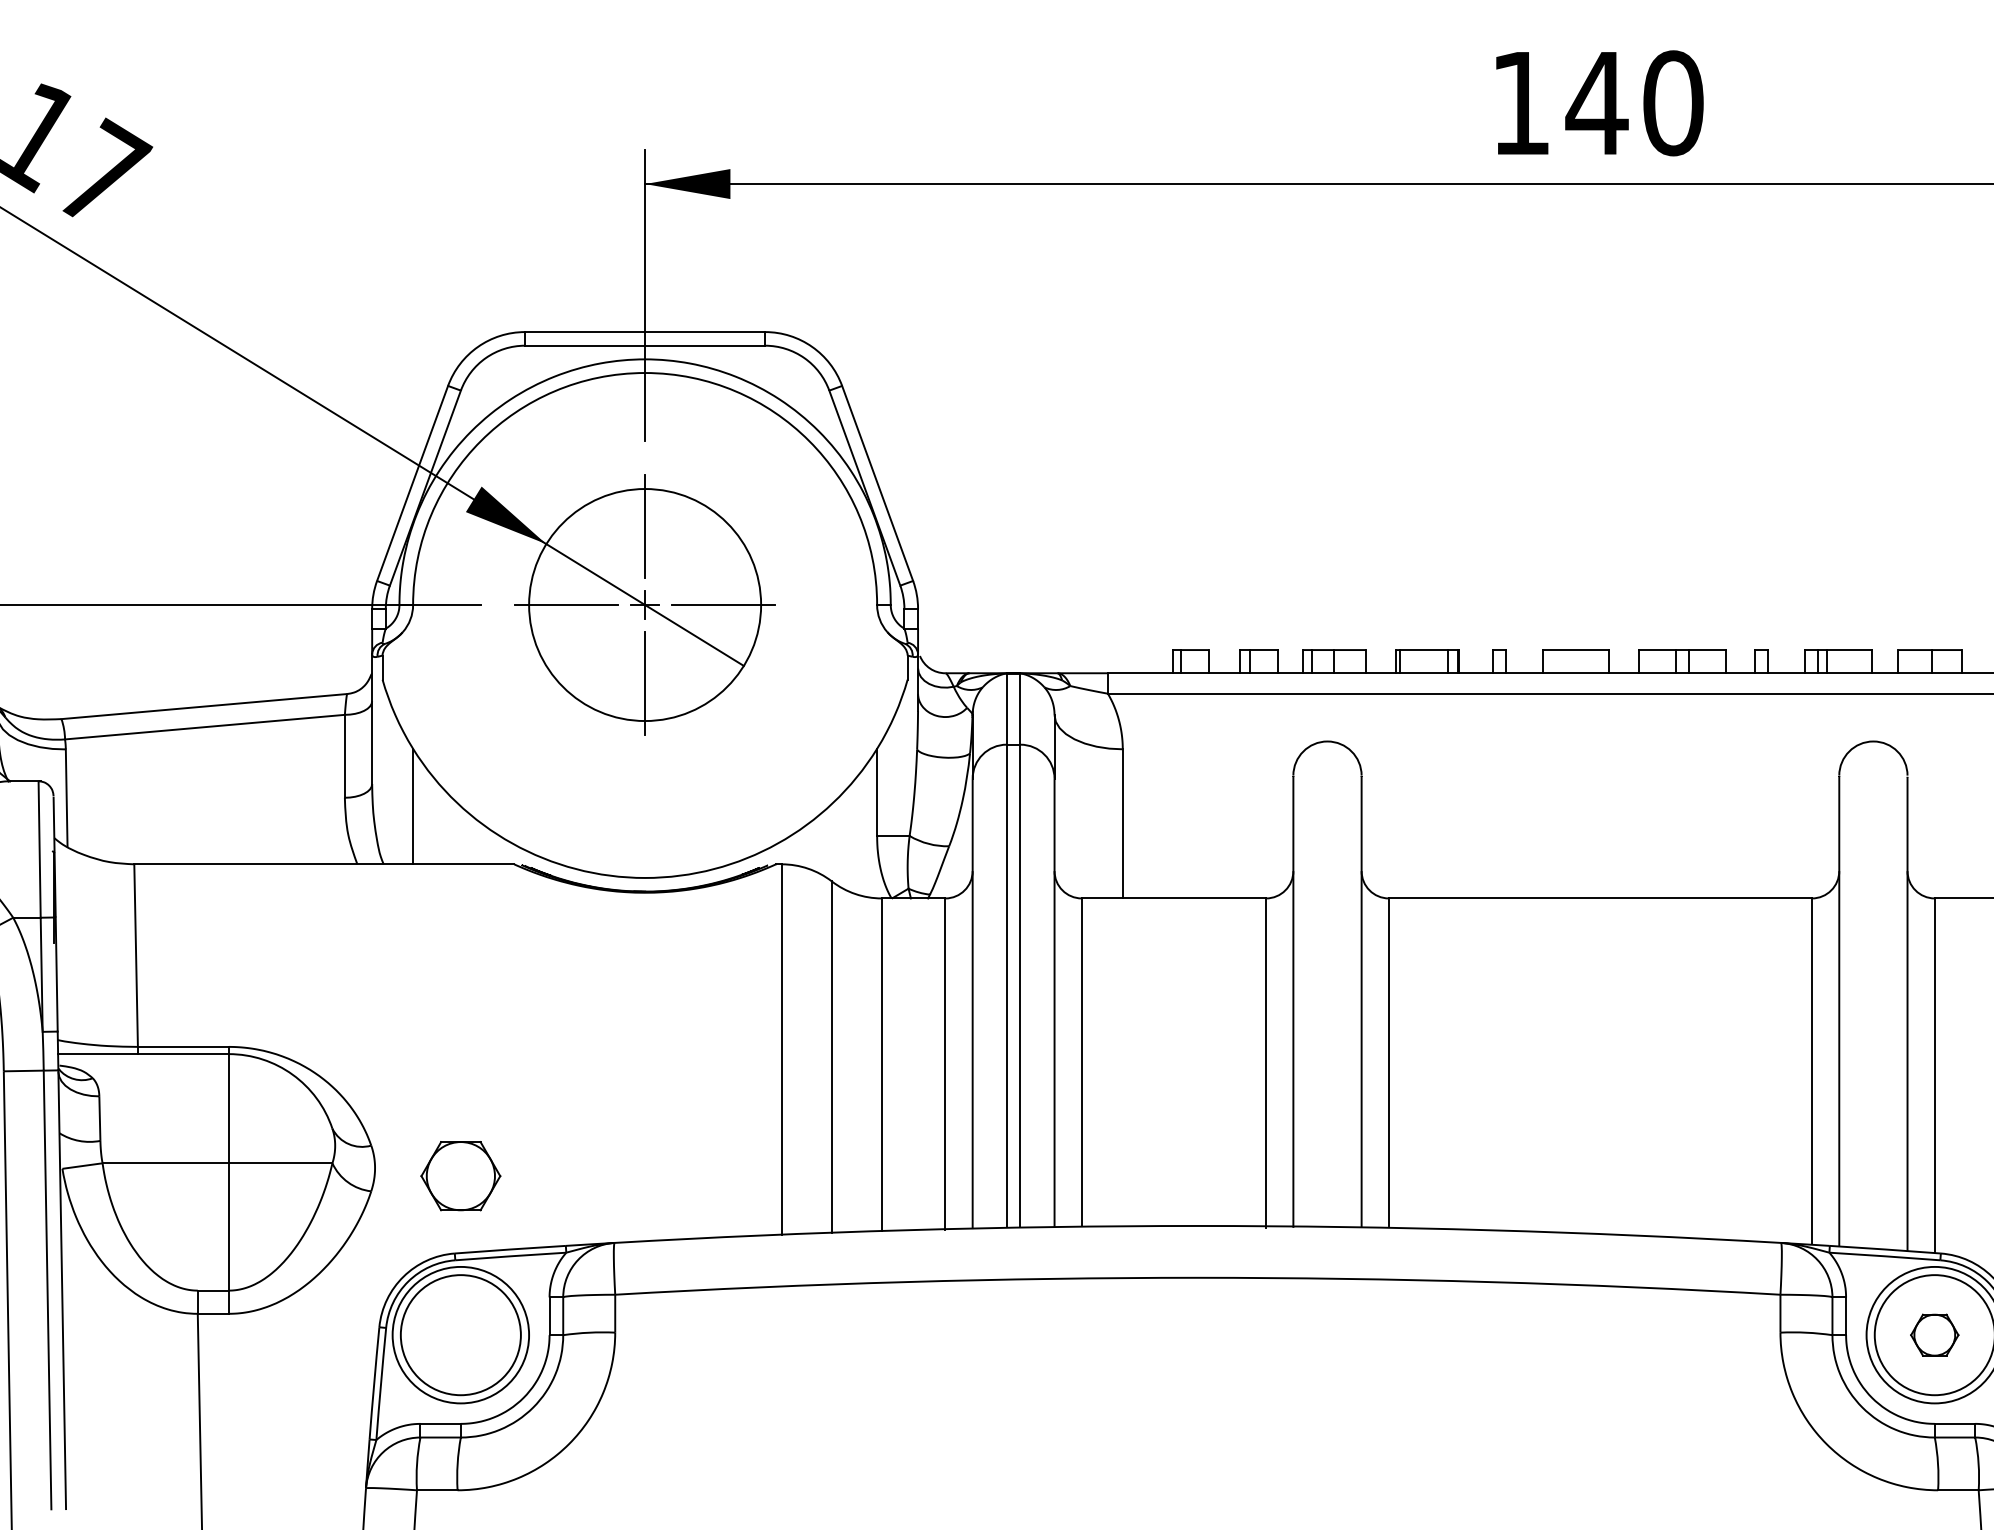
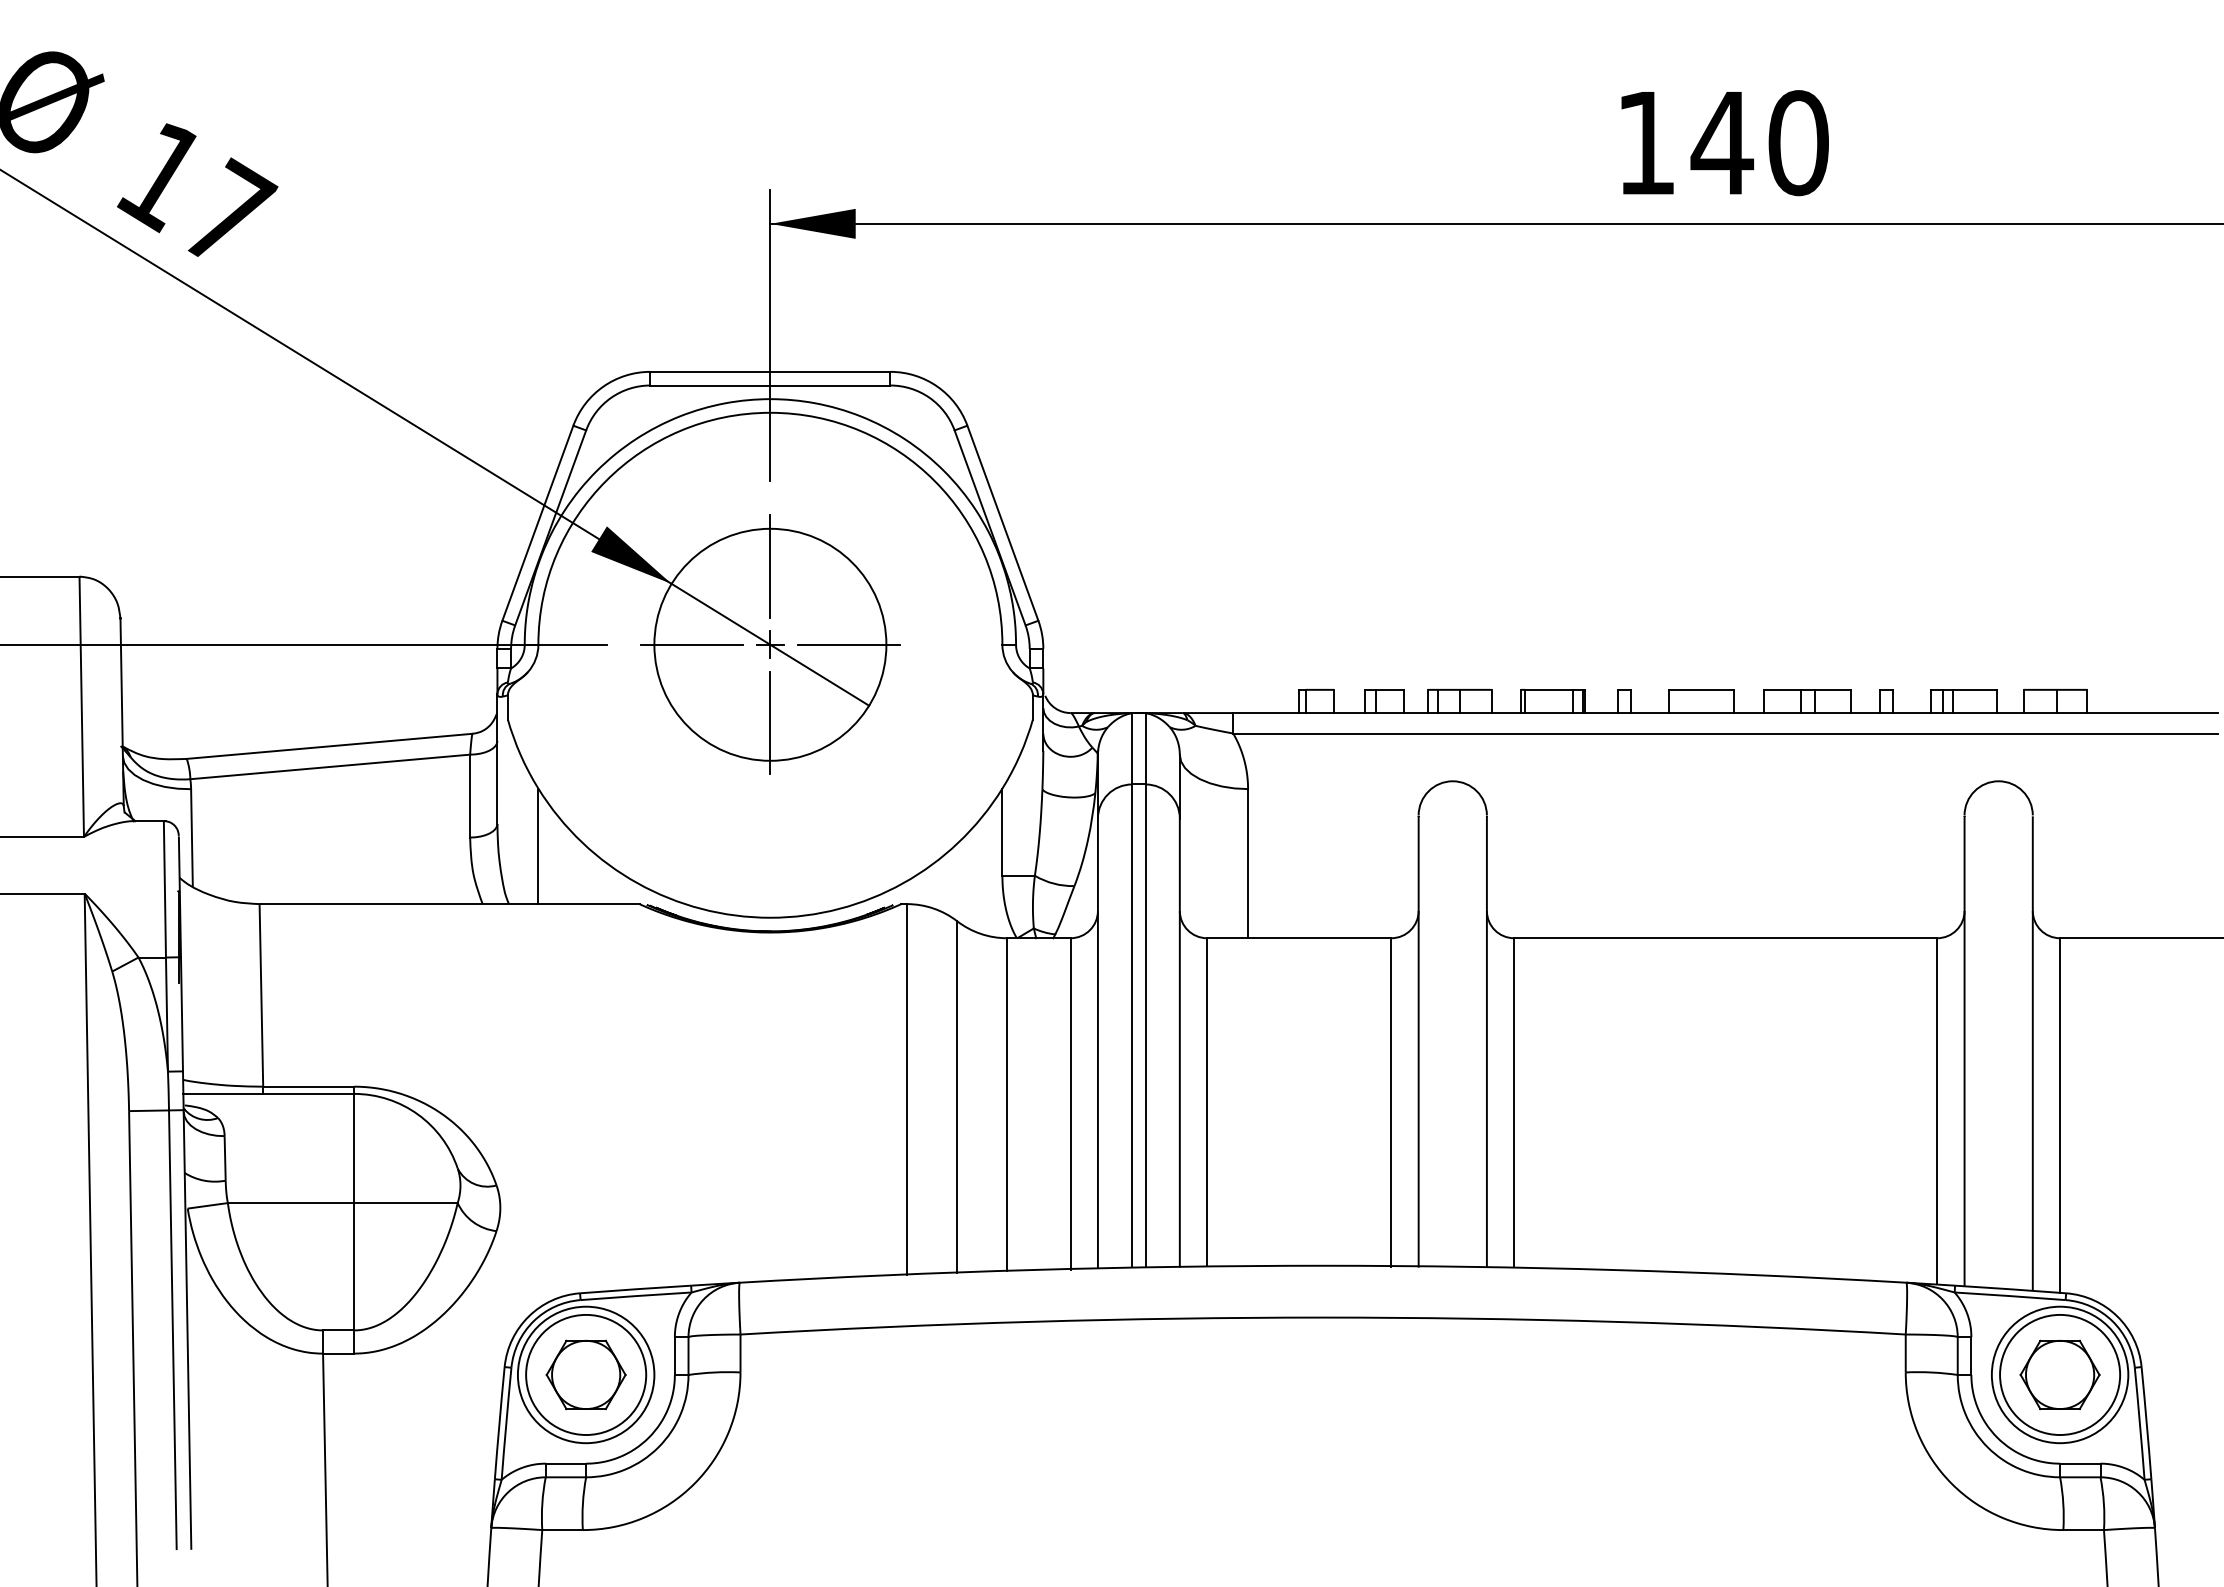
part: (460, 1175) -> (585, 1374), moved
part: (1934, 1334) -> (2059, 1374), size x1.67

